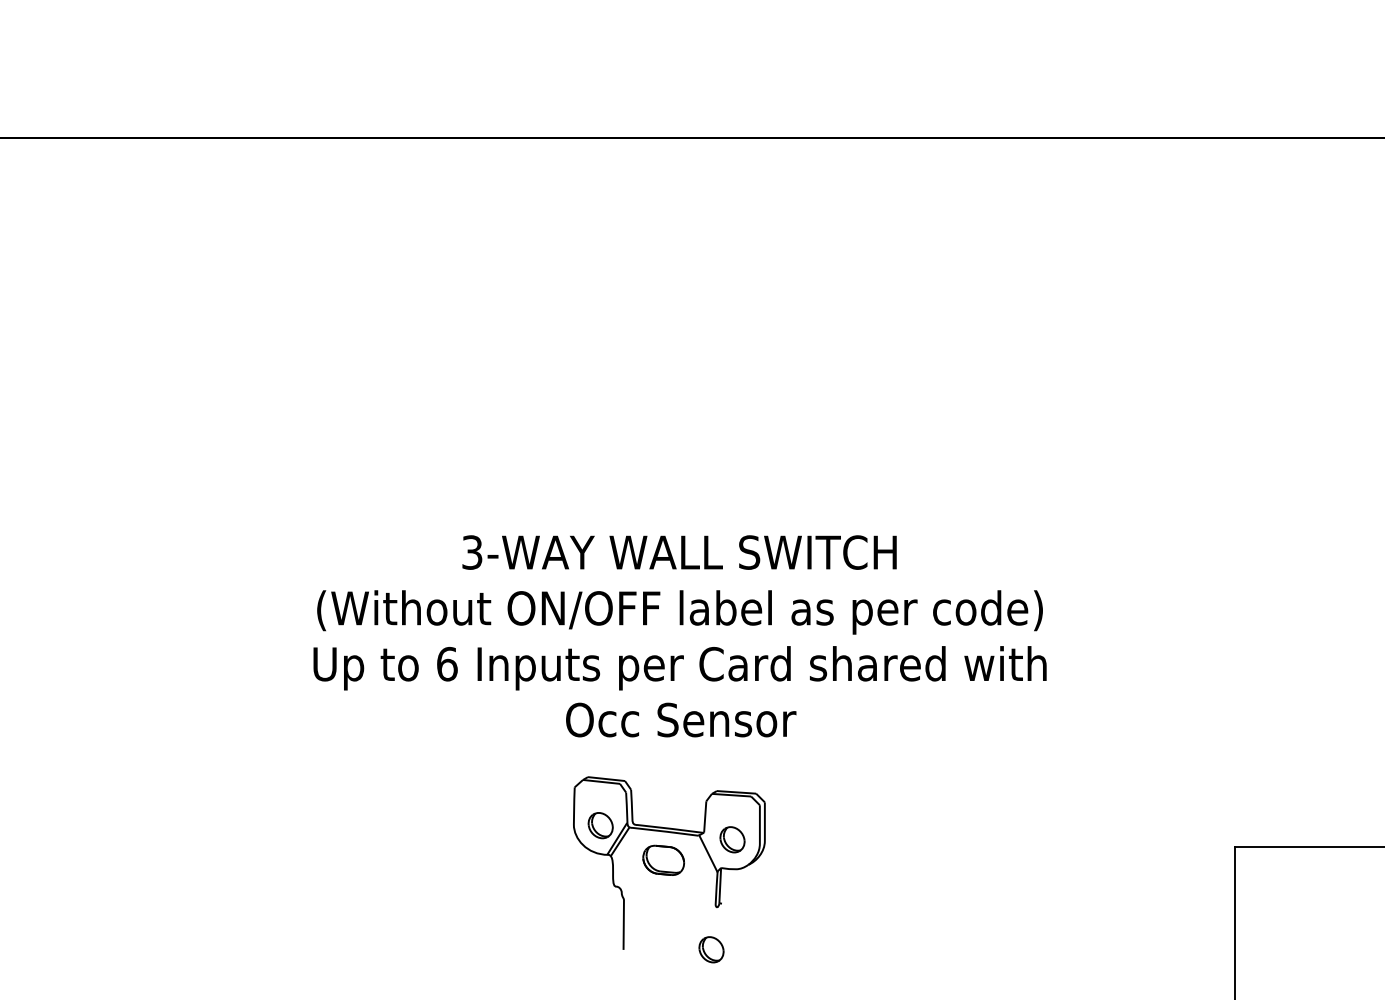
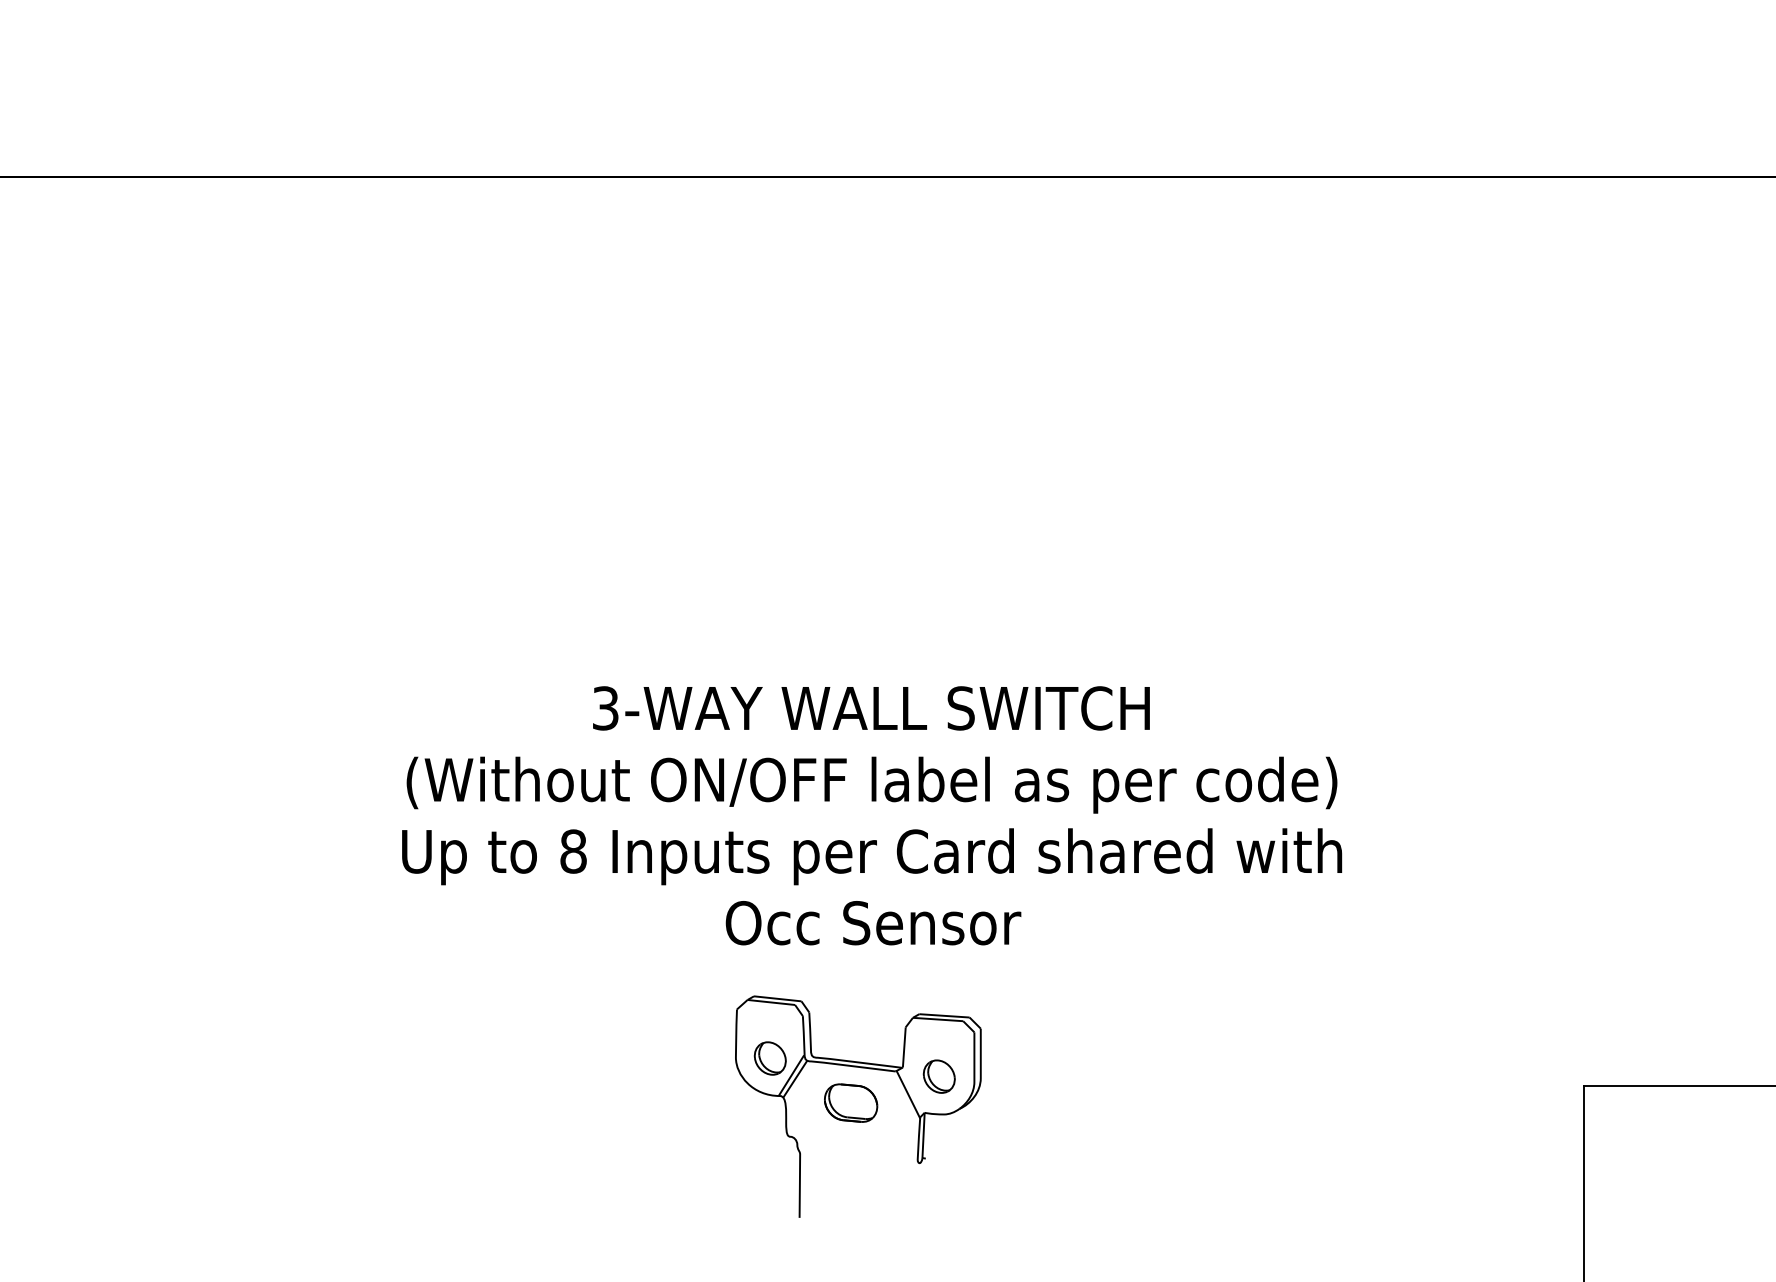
text: (447, 663) -> (573, 850), 6 -> 8
part: (711, 949) -> (912, 1217), removed

